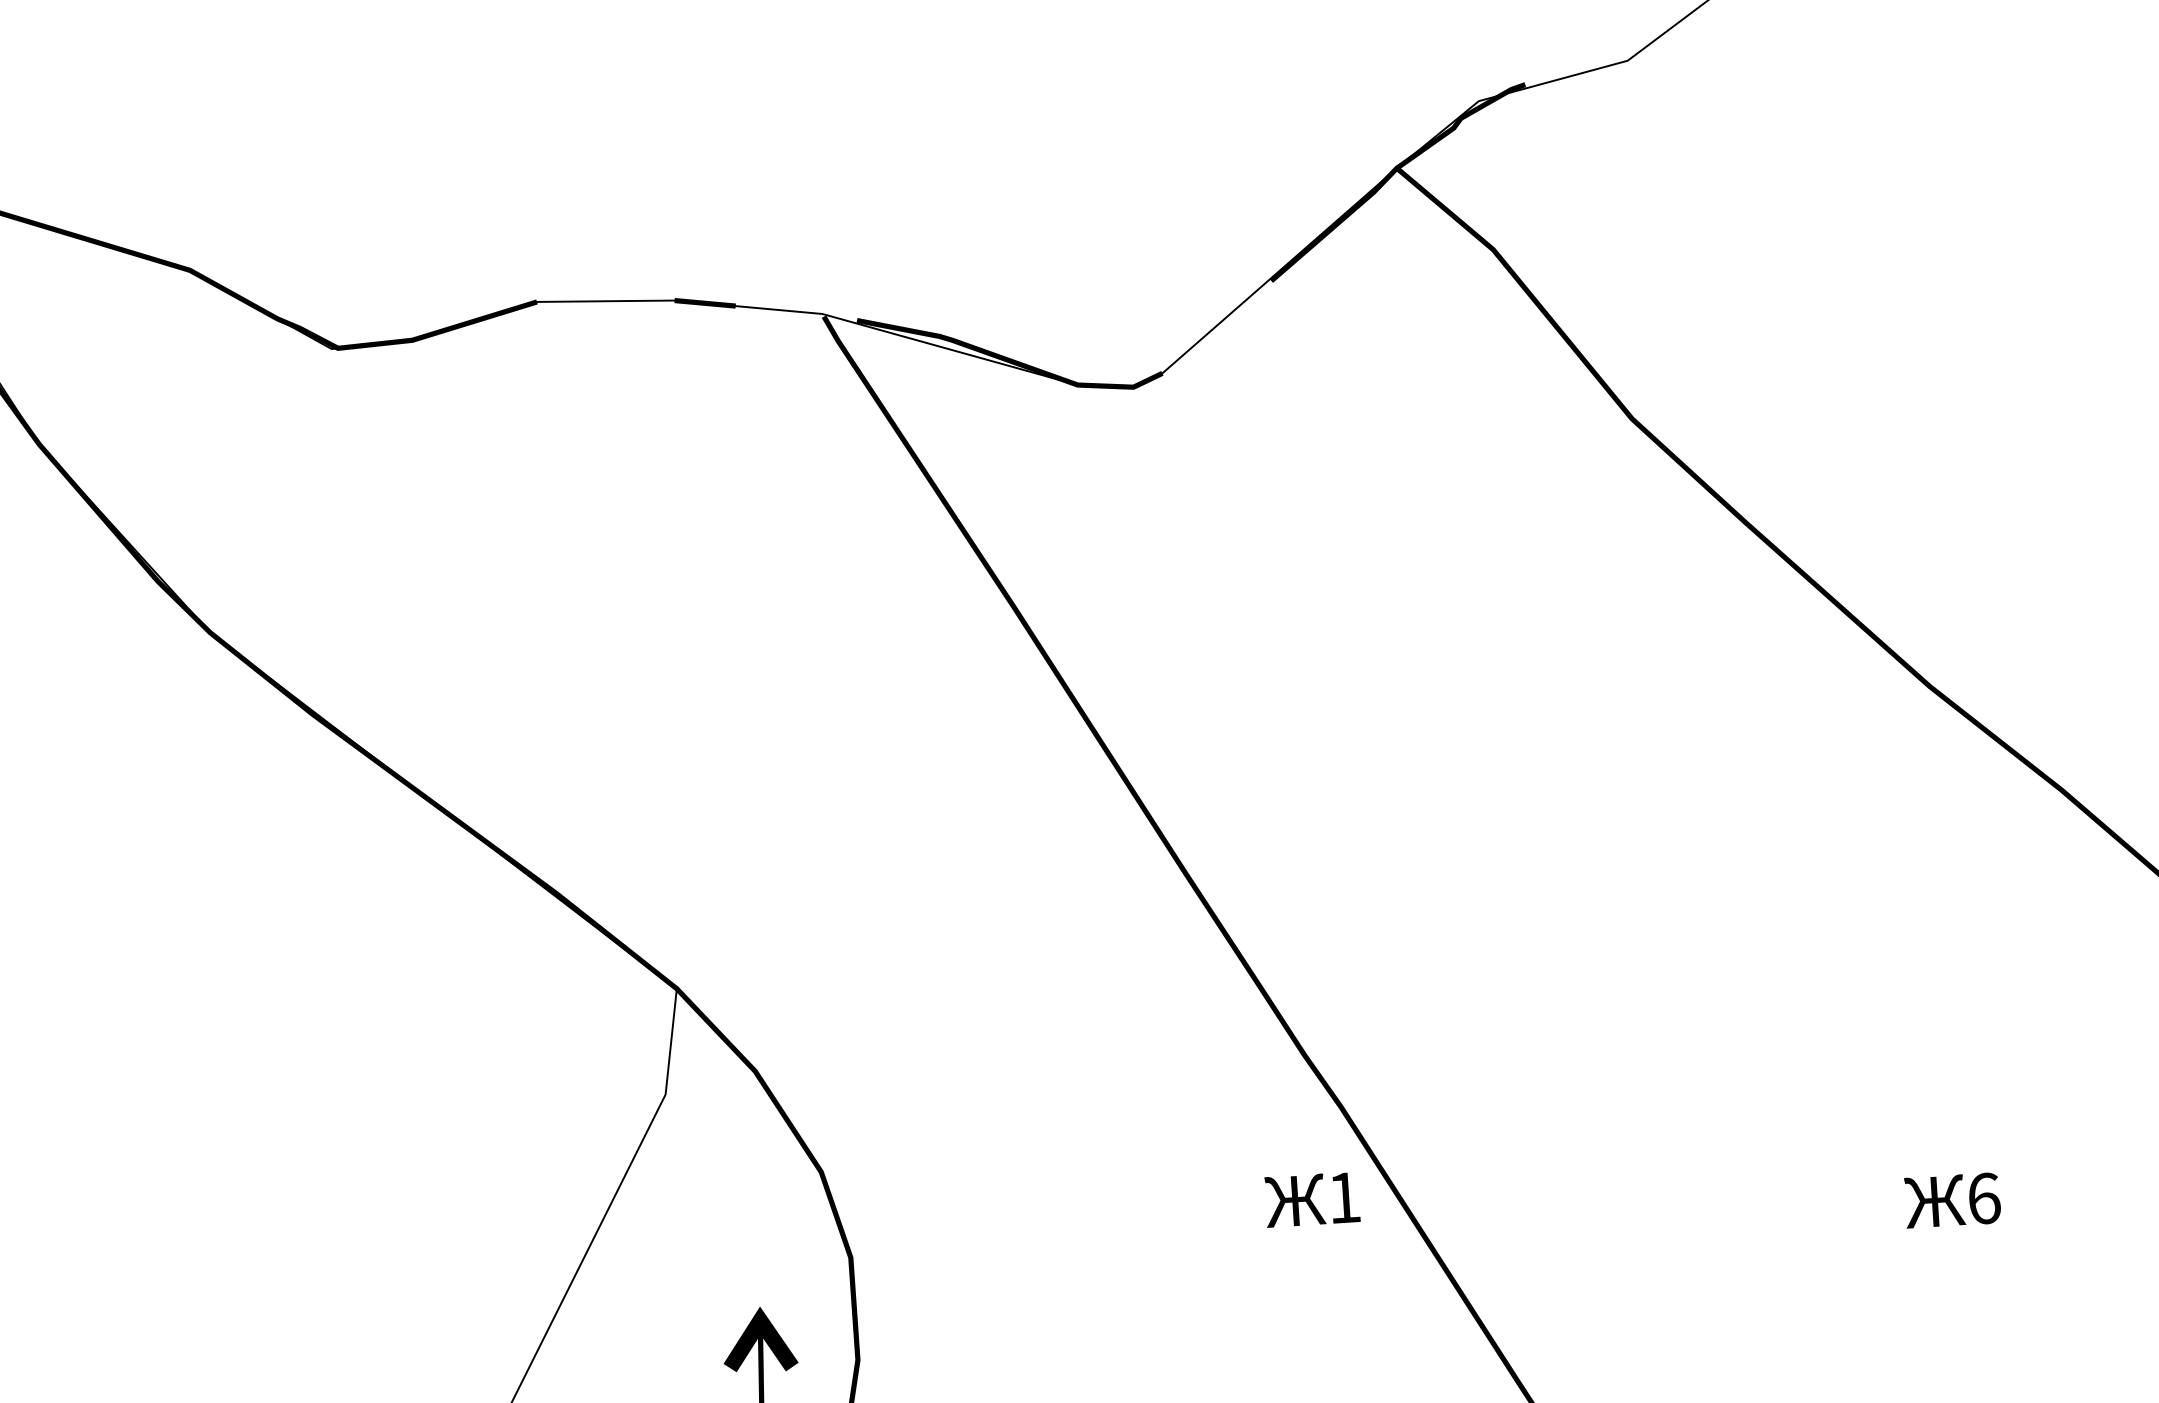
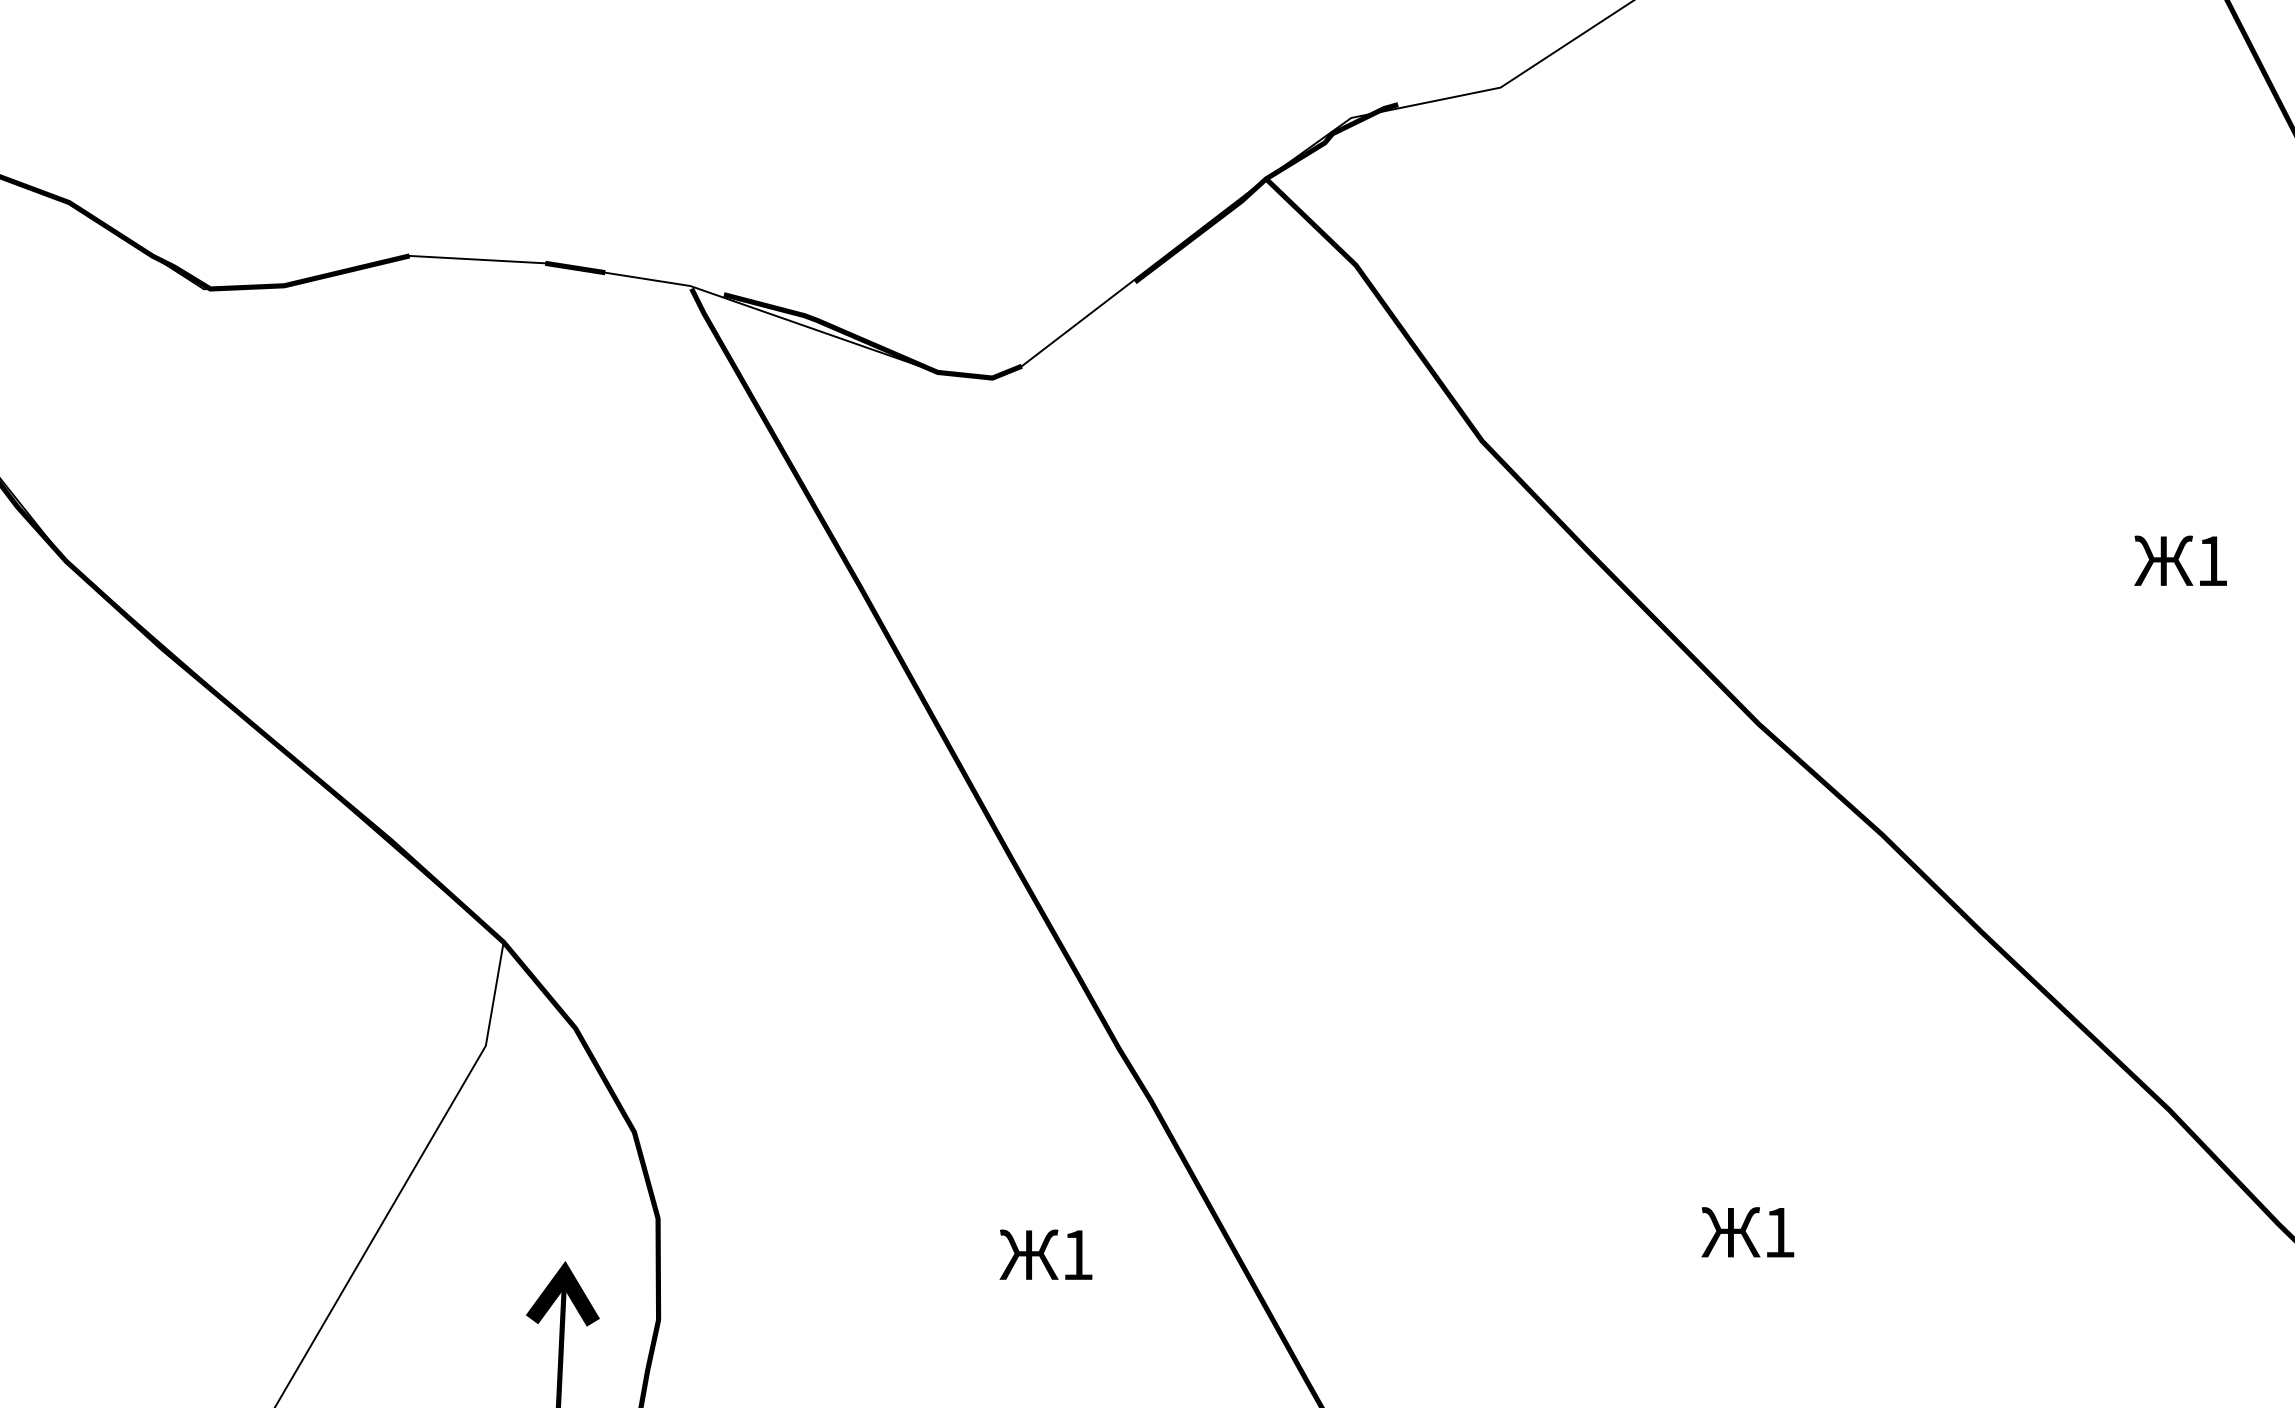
text: (1985, 1198) -> (1780, 1232), 6 -> 1
text: (1311, 1199) -> (1045, 1254), moved

